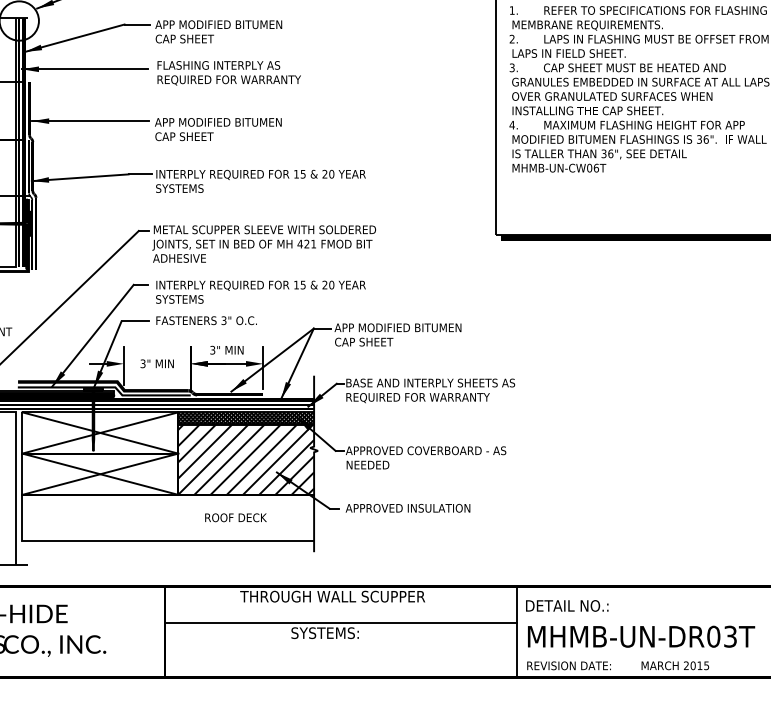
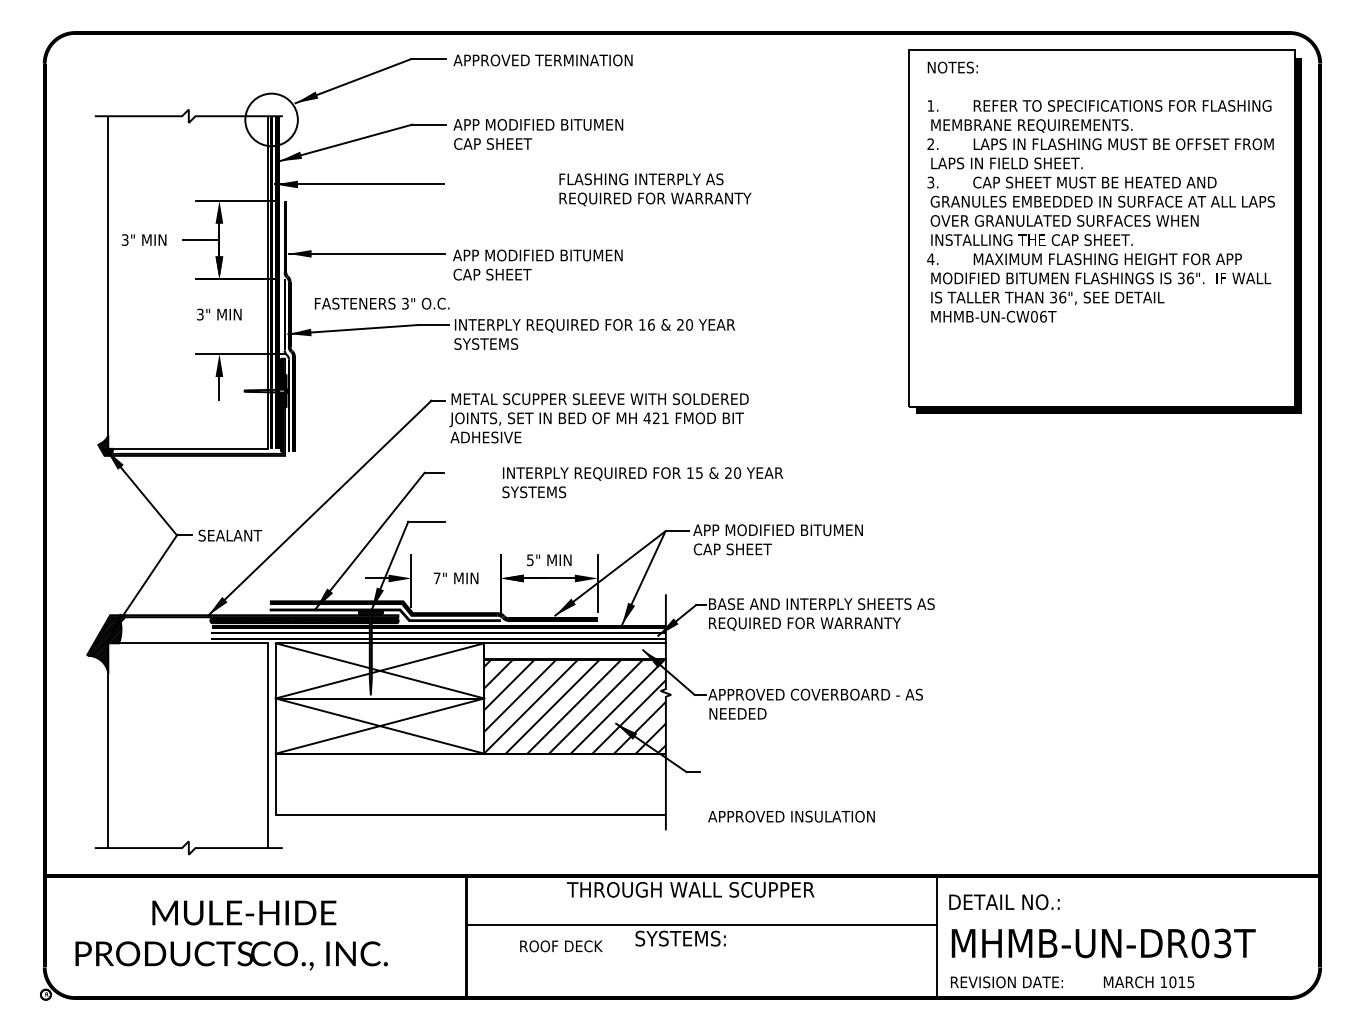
text: (229, 73) -> (655, 189), moved
text: (303, 173) -> (651, 324), 15 -> 16
text: (260, 292) -> (642, 482), moved
text: (206, 320) -> (382, 303), moved
text: (212, 349) -> (530, 559), 3" -> 5"
text: (142, 363) -> (436, 578), 3" -> 7"
hatch: (245, 417) -> (574, 650), removed
text: (408, 508) -> (791, 816), moved
text: (236, 517) -> (561, 946), moved
text: (686, 665) -> (1163, 981), 2015 -> 1015

